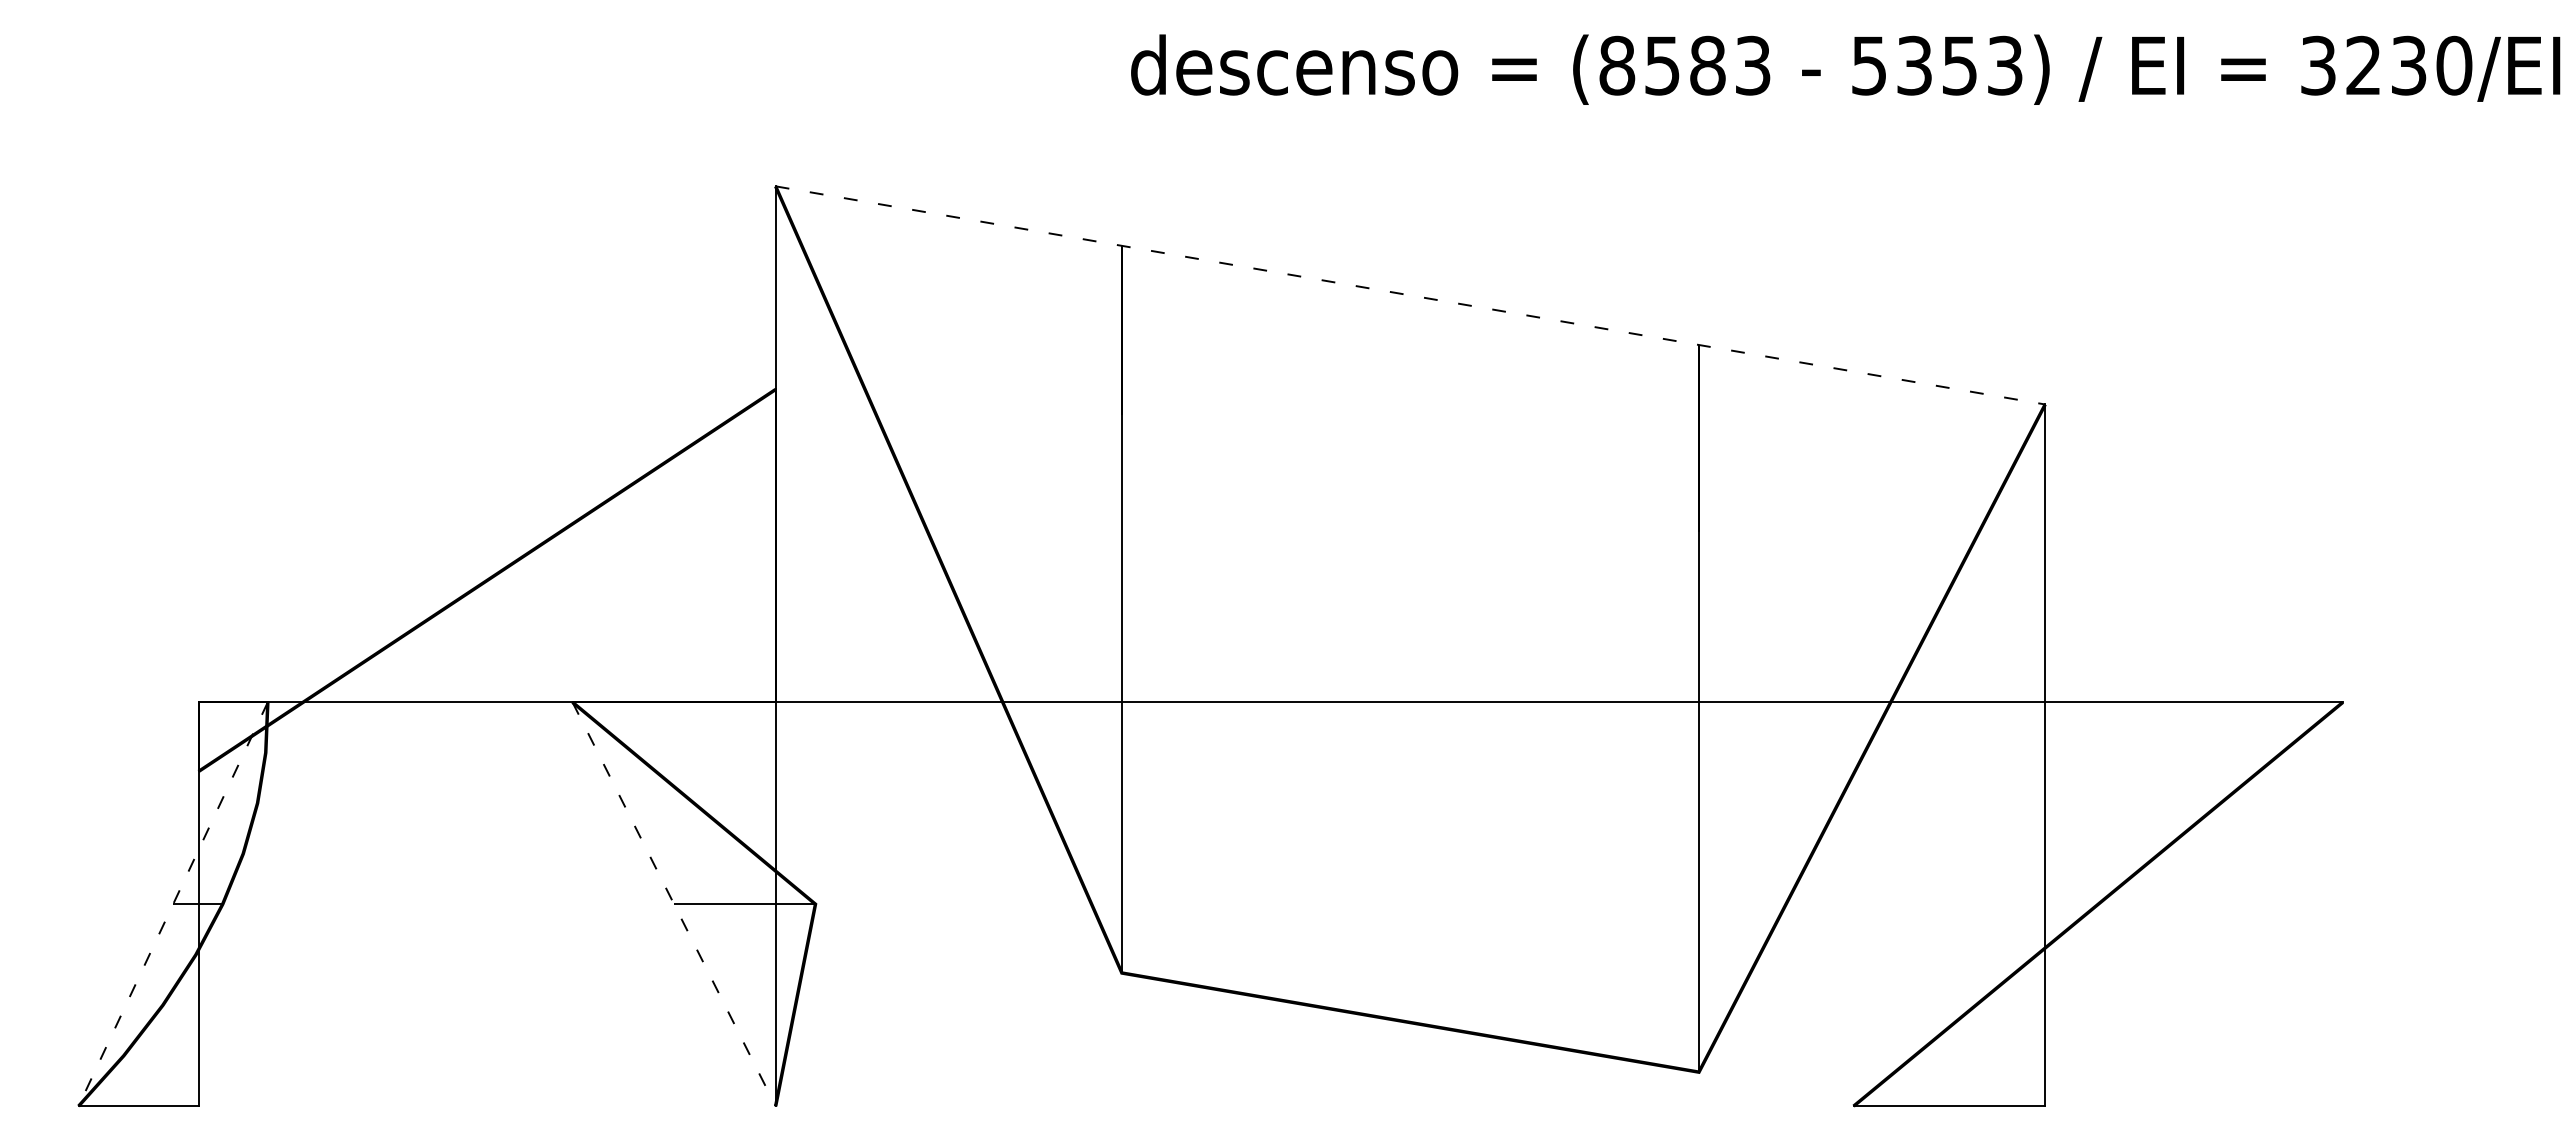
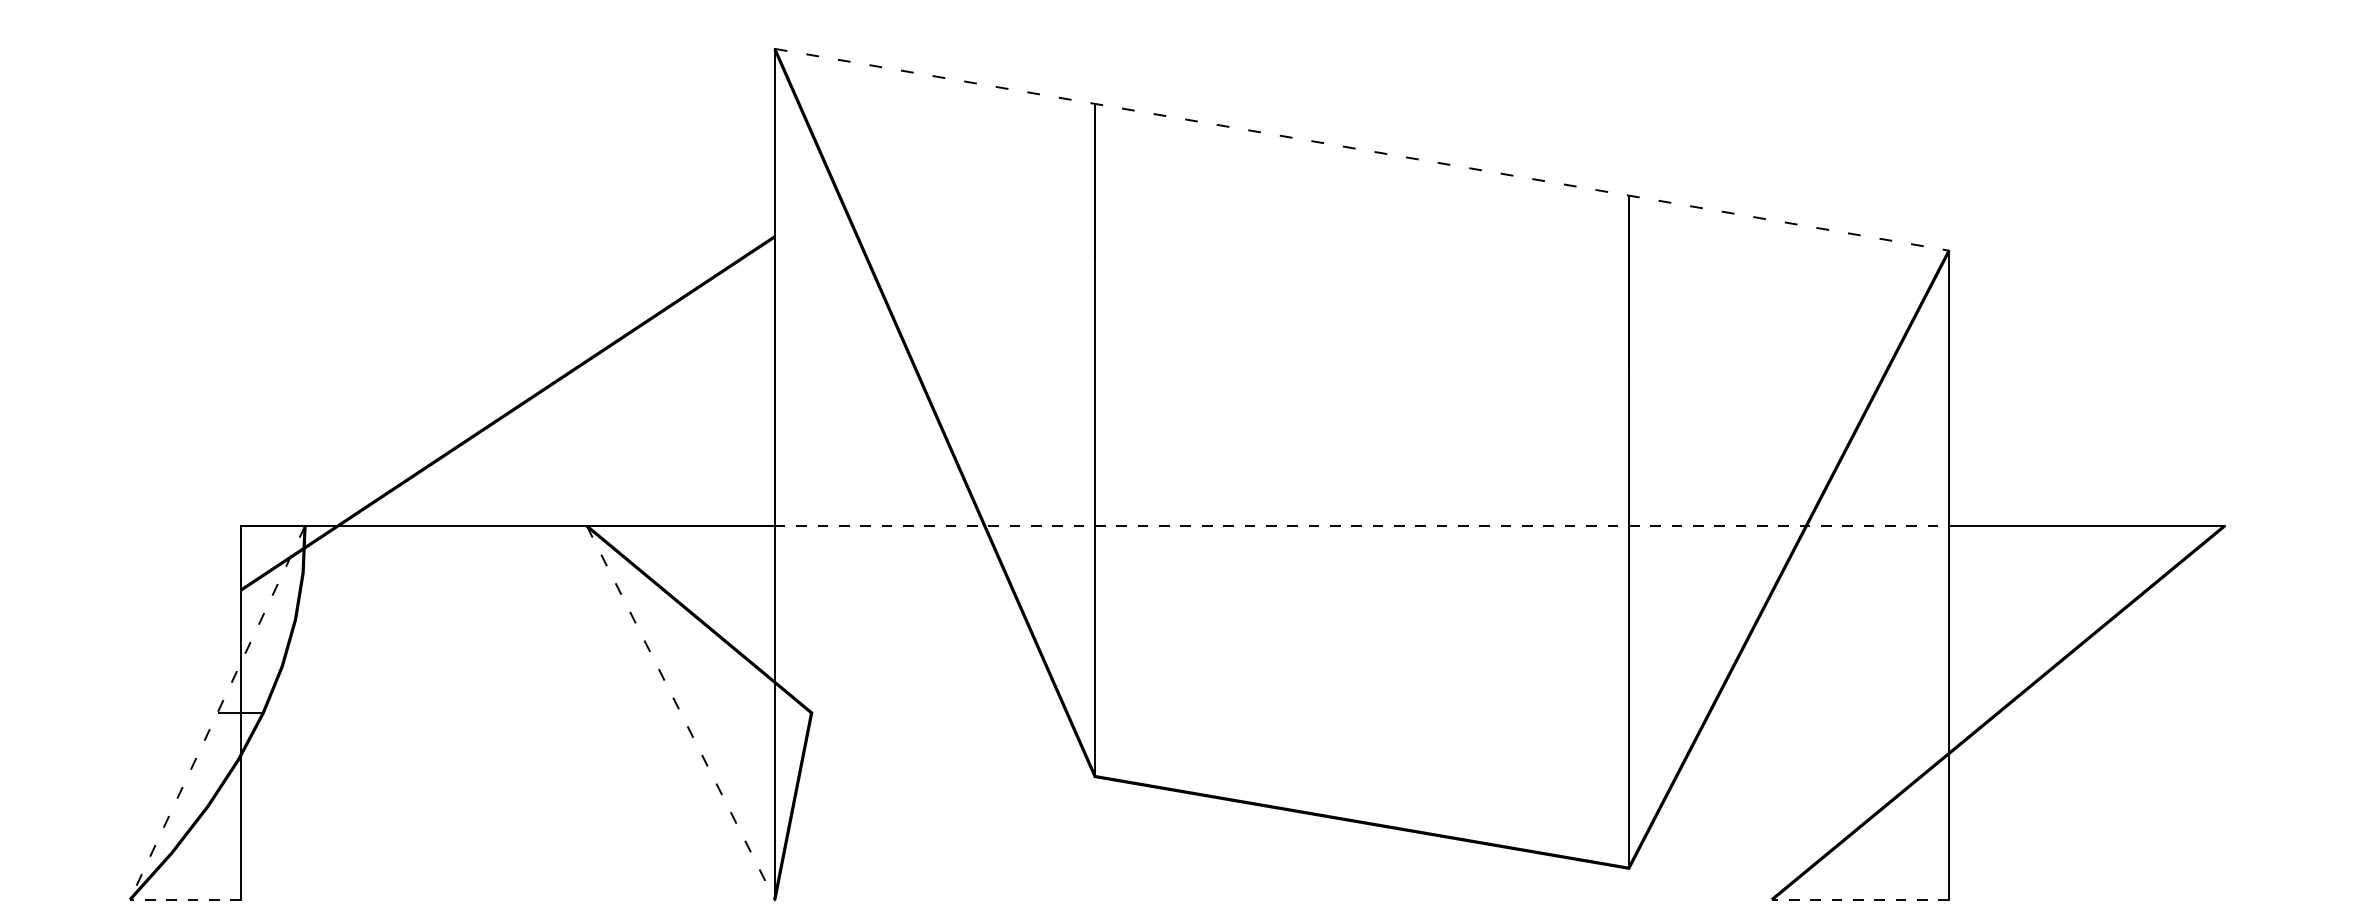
line: (1410, 702) -> (1362, 526), solid -> dashed
line: (744, 904) -> (745, 713), removed
line: (138, 1106) -> (185, 900), solid -> dashed
line: (1949, 1106) -> (1860, 900), solid -> dashed

